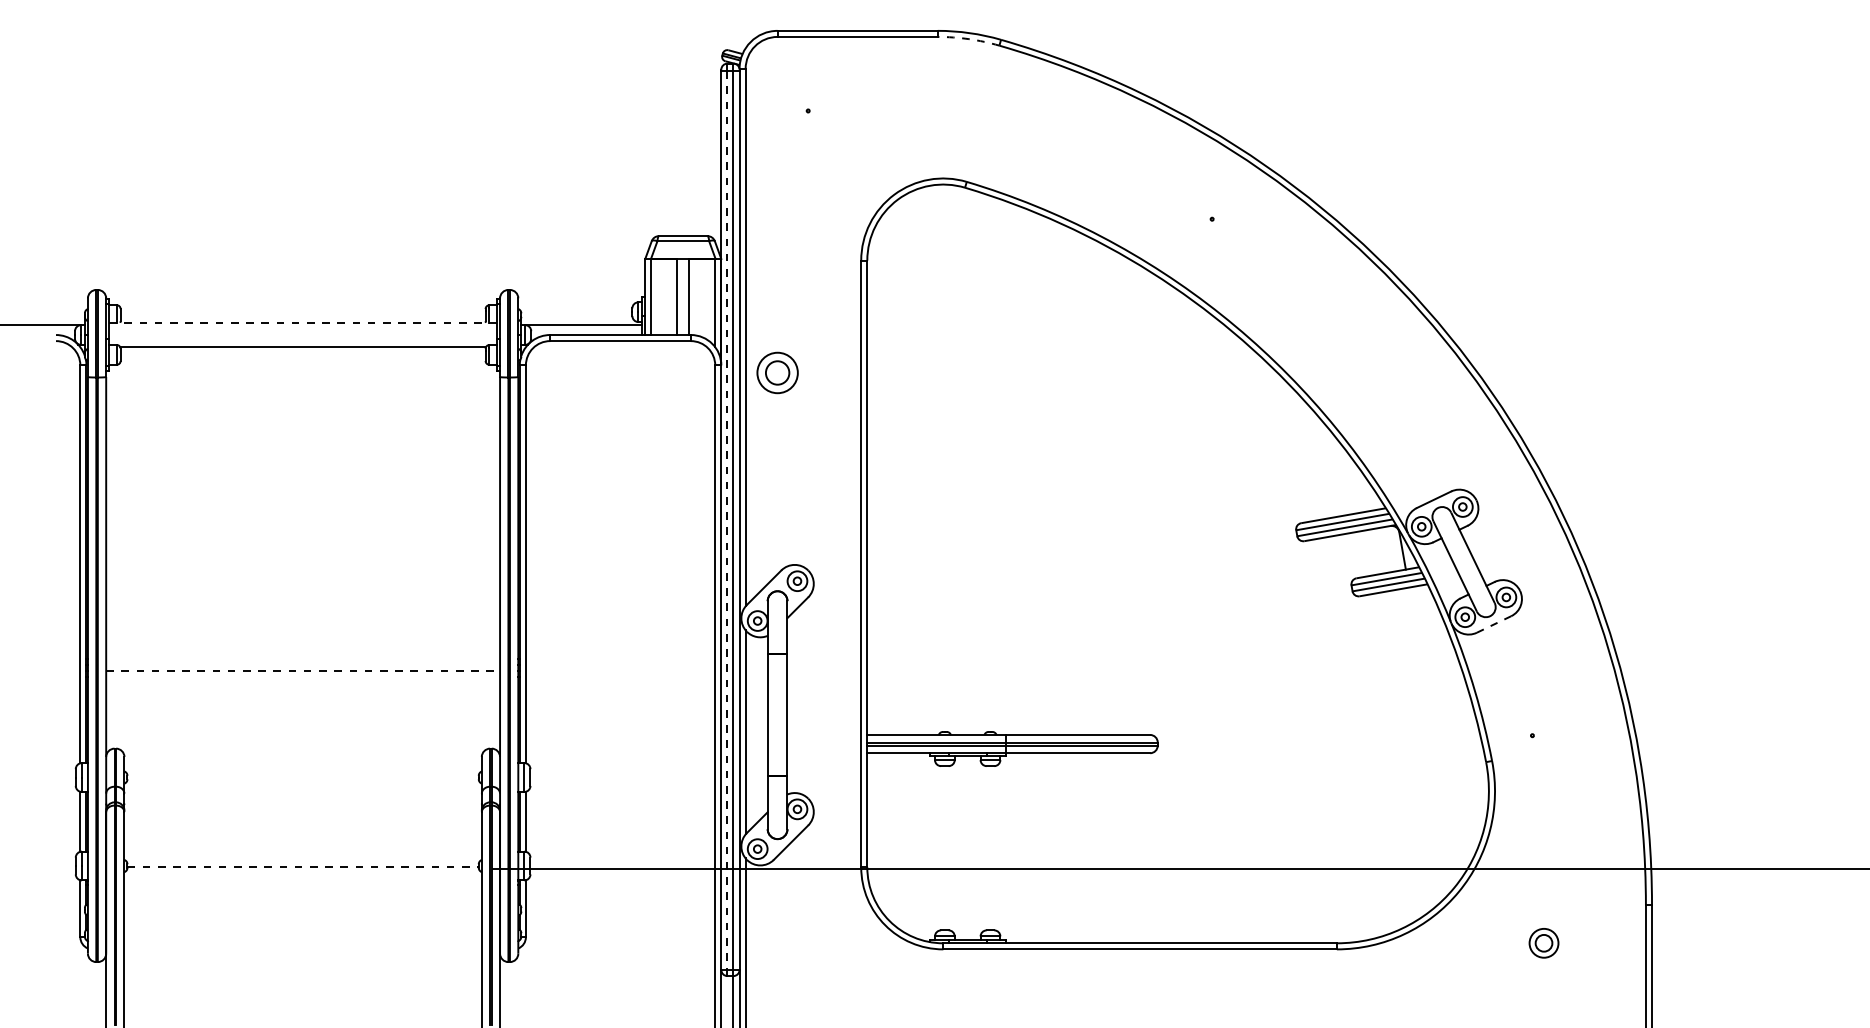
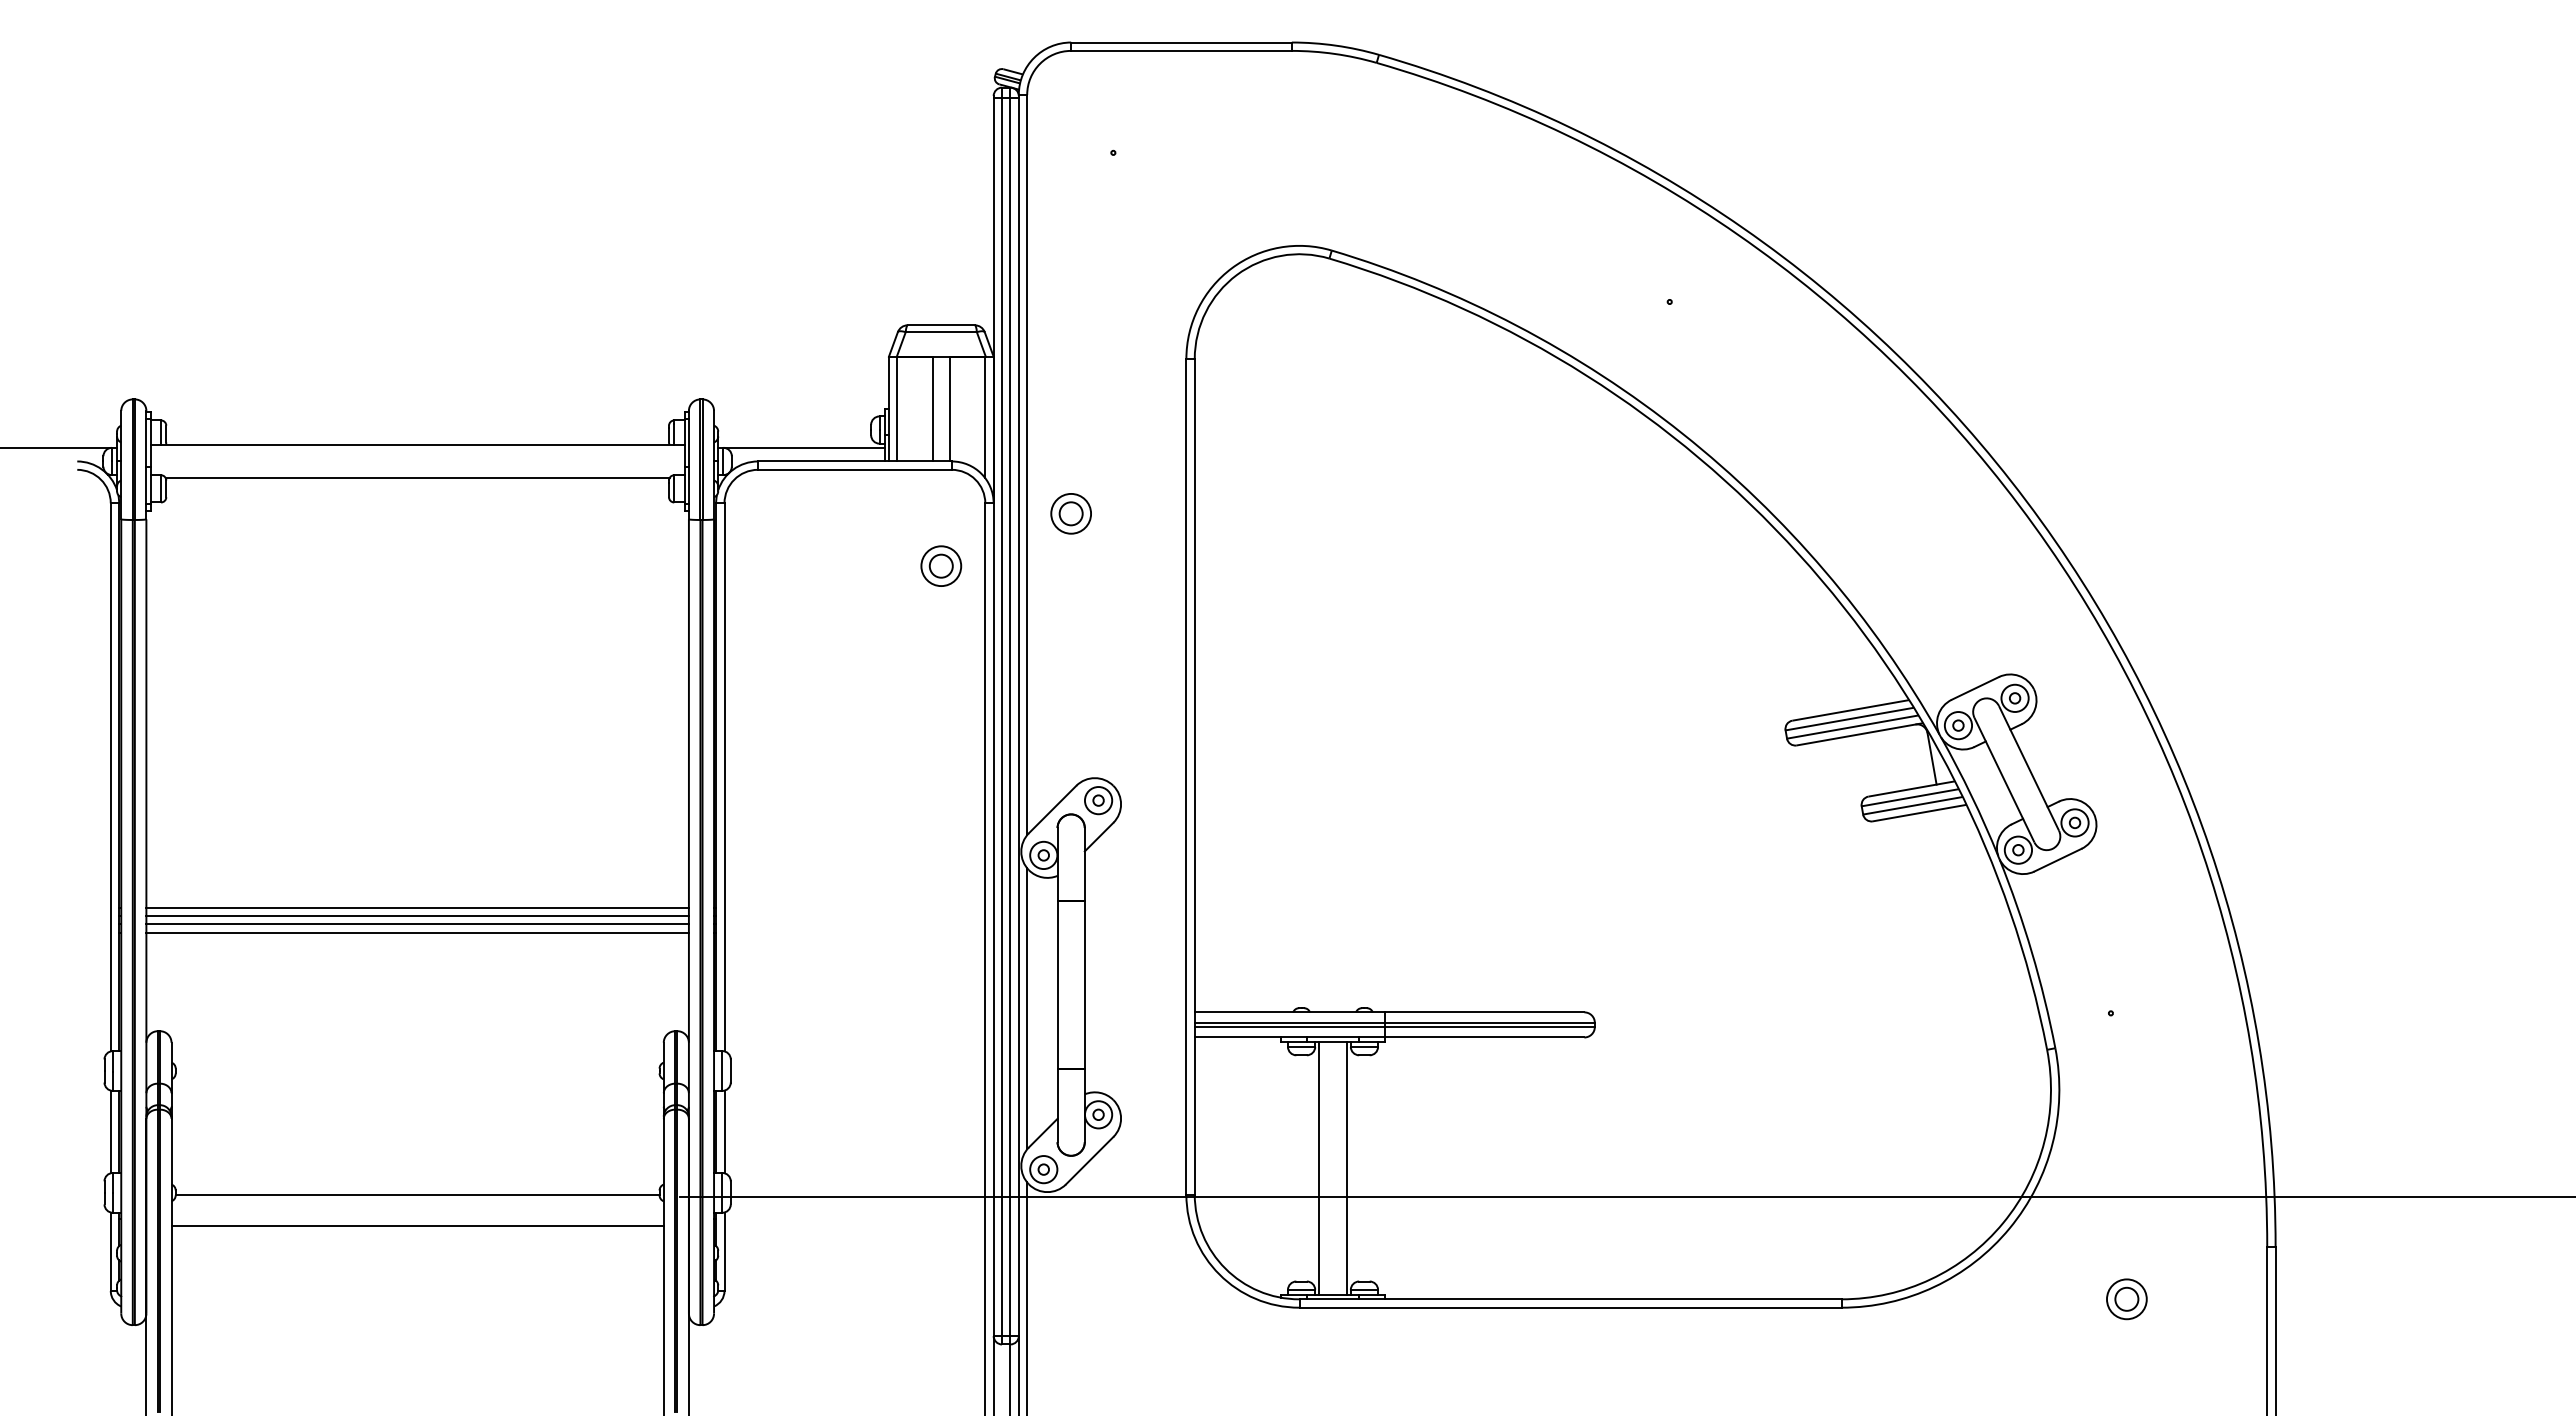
arc: (968, 38) -> (1334, 53), dashed -> solid
line: (303, 322) -> (417, 444), dashed -> solid
part: (777, 372) -> (1070, 513), size x0.71
part: (683, 410) -> (941, 565), added
line: (727, 520) -> (1002, 717), dashed -> solid
line: (1493, 624) -> (2057, 860), dashed -> solid
line: (303, 658) -> (417, 907), added
line: (303, 665) -> (417, 916), added
line: (303, 671) -> (418, 924), dashed -> solid
line: (303, 676) -> (417, 932), added
line: (957, 848) -> (1319, 1168), added
line: (977, 848) -> (1346, 1168), added
line: (303, 867) -> (417, 1194), dashed -> solid
line: (303, 889) -> (417, 1225), added

